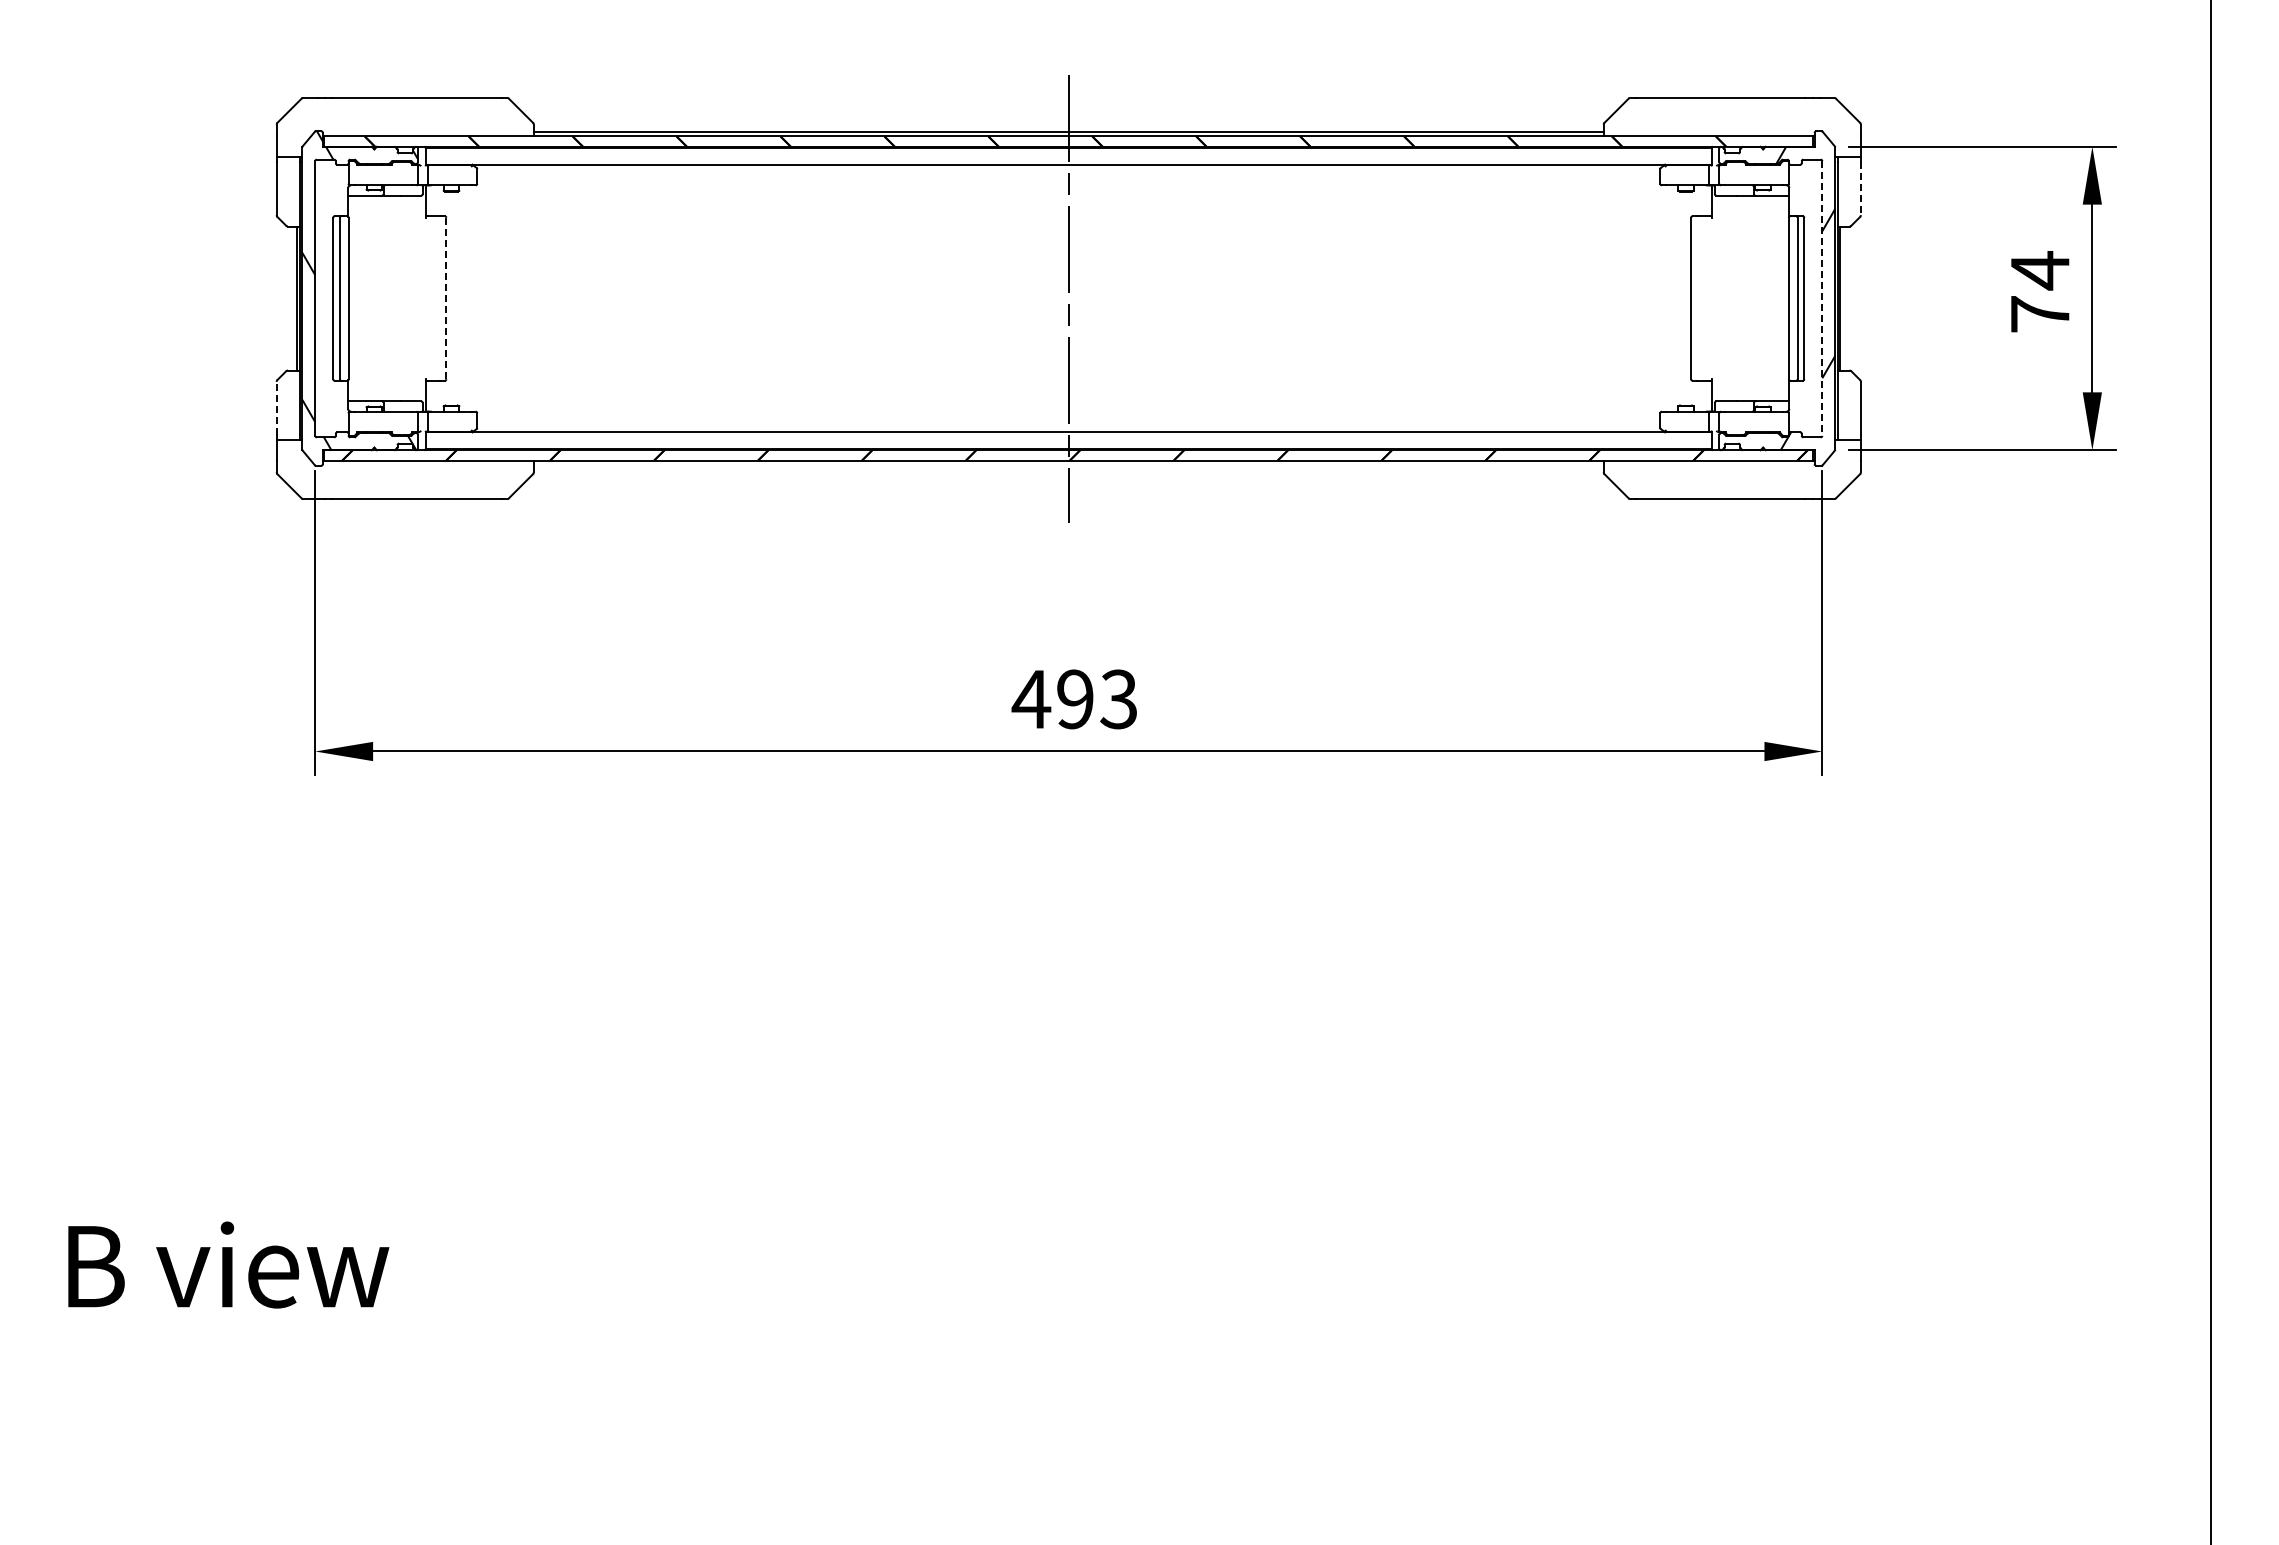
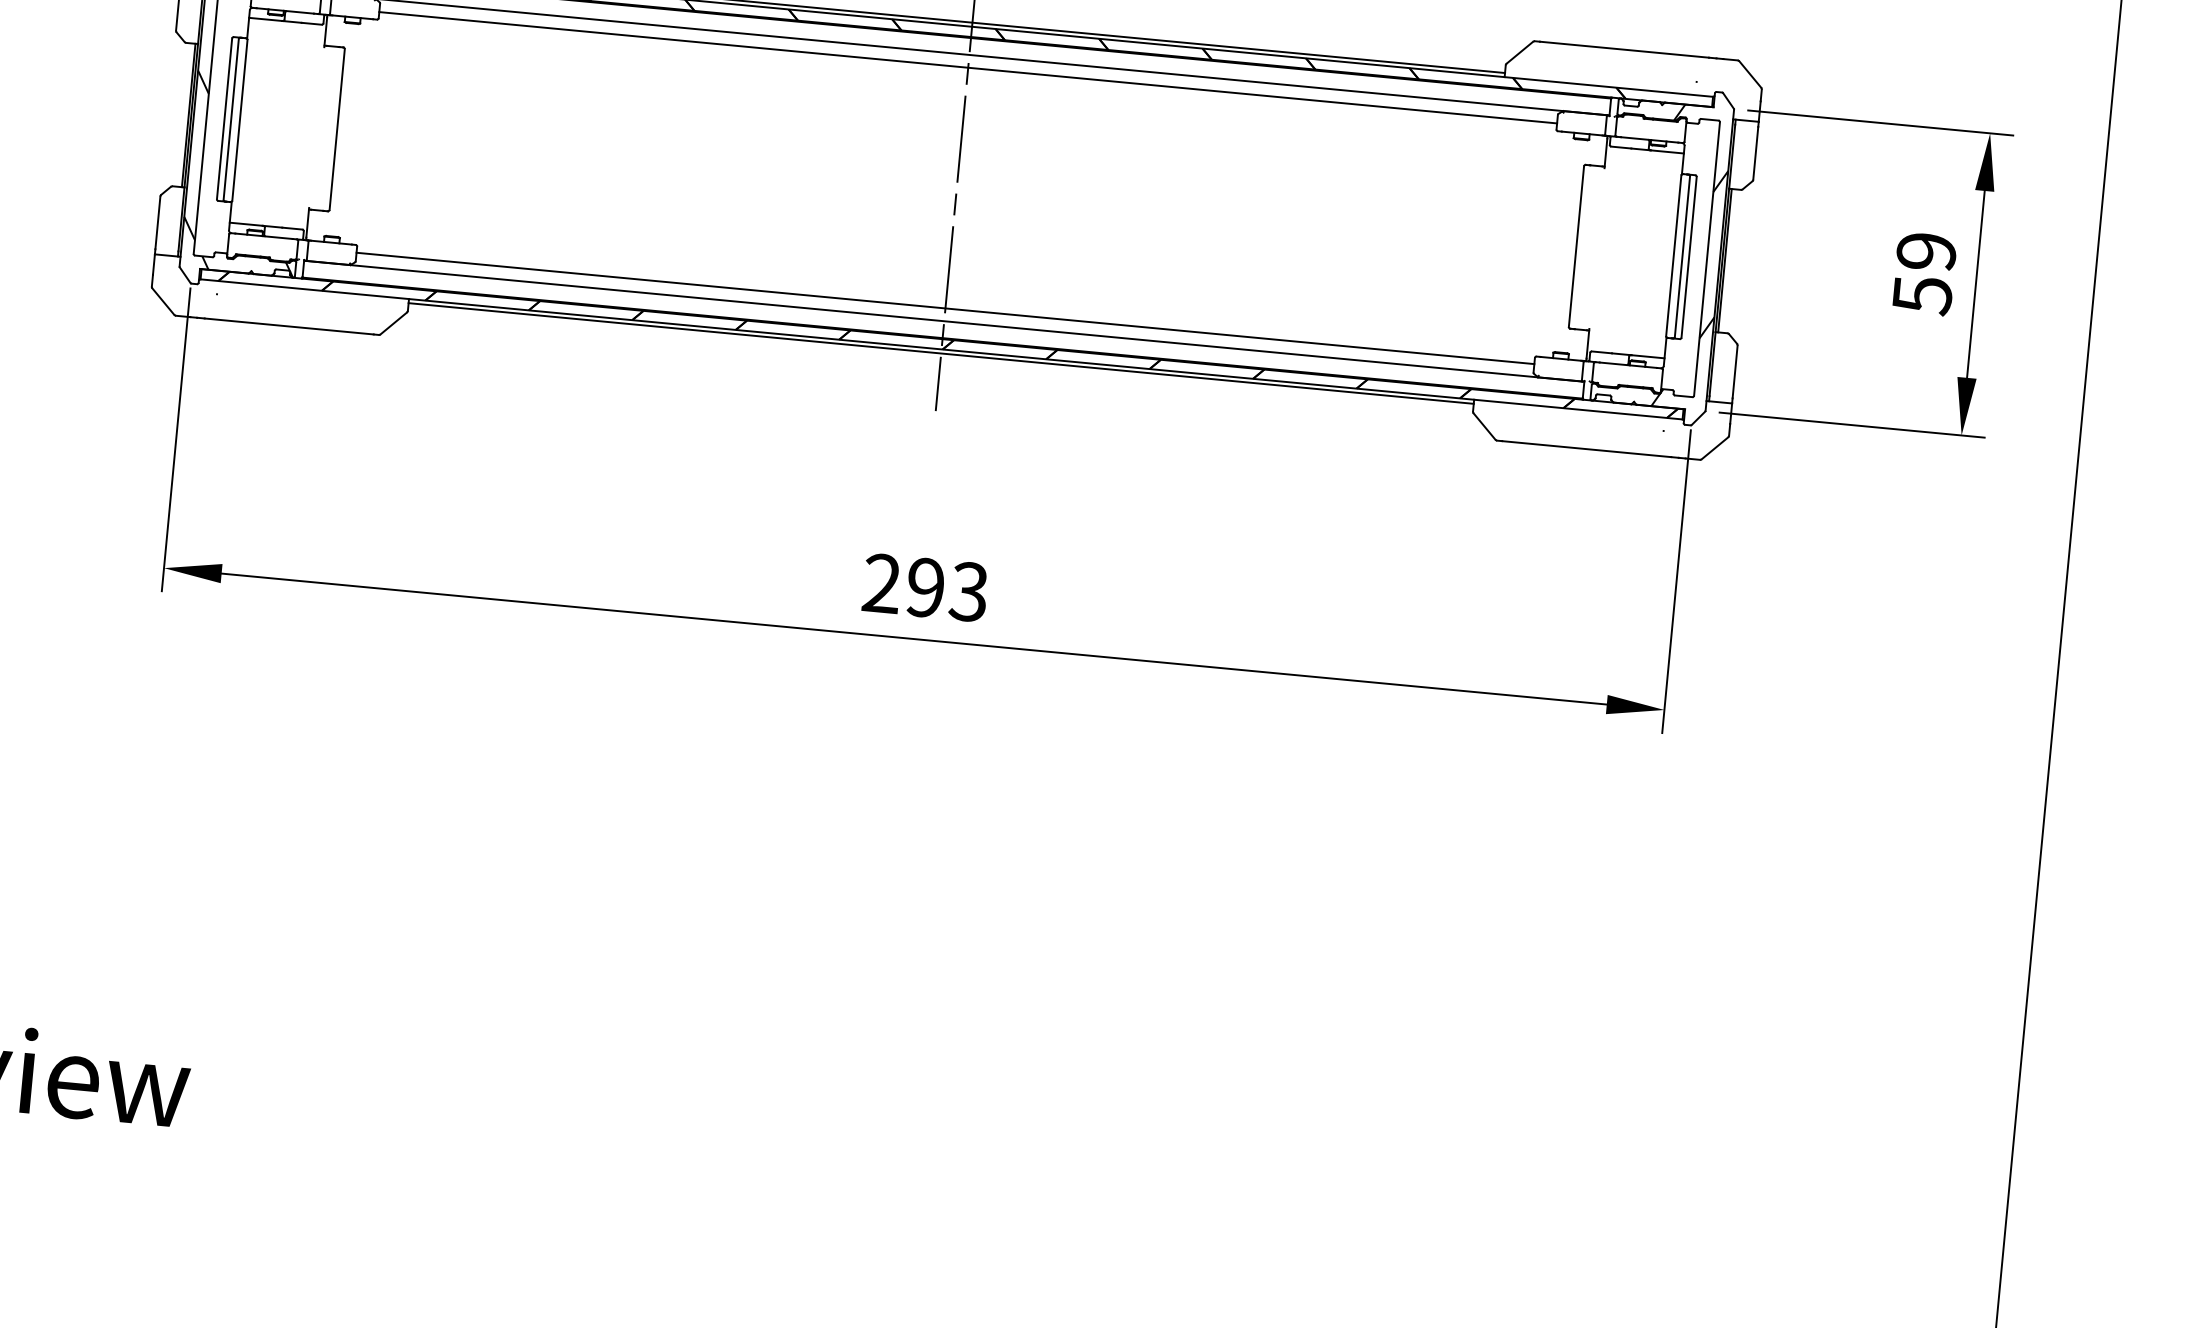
line: (1068, 177) -> (967, 67), added
line: (1860, 189) -> (1755, 154), dashed -> solid
text: (2040, 292) -> (1924, 273), 74 -> 59
line: (446, 298) -> (337, 129), dashed -> solid
line: (1822, 299) -> (1707, 260), dashed -> solid
line: (276, 407) -> (157, 222), dashed -> solid
line: (1068, 419) -> (945, 308), added
line: (1068, 464) -> (940, 353), added
text: (1031, 698) -> (882, 582), 493 -> 293

